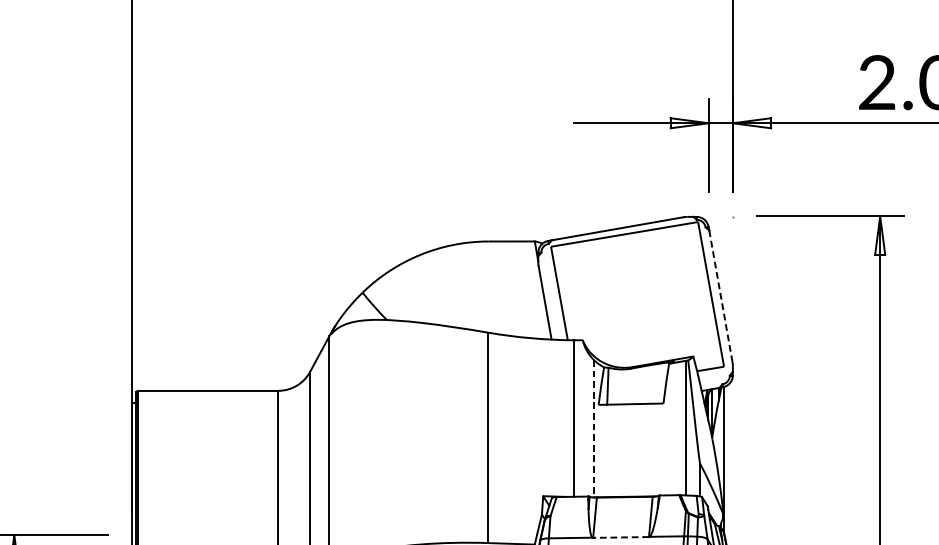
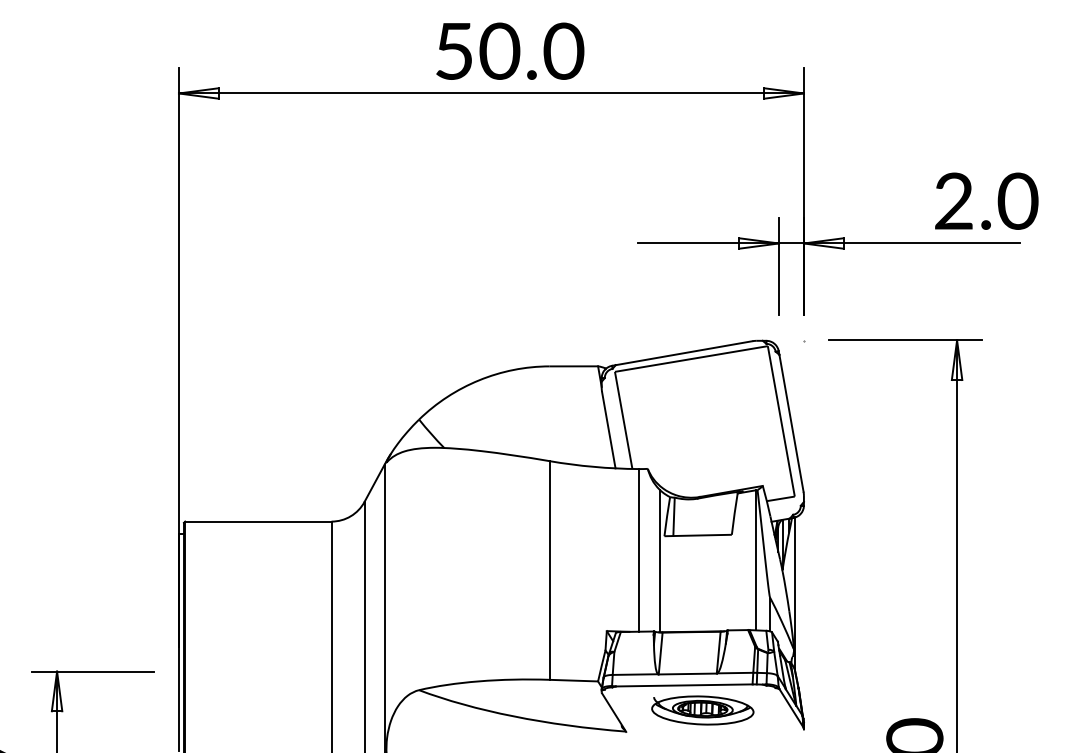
line: (720, 295) -> (791, 422), dashed -> solid
line: (593, 429) -> (659, 561), dashed -> solid
line: (620, 537) -> (687, 674), dashed -> solid

